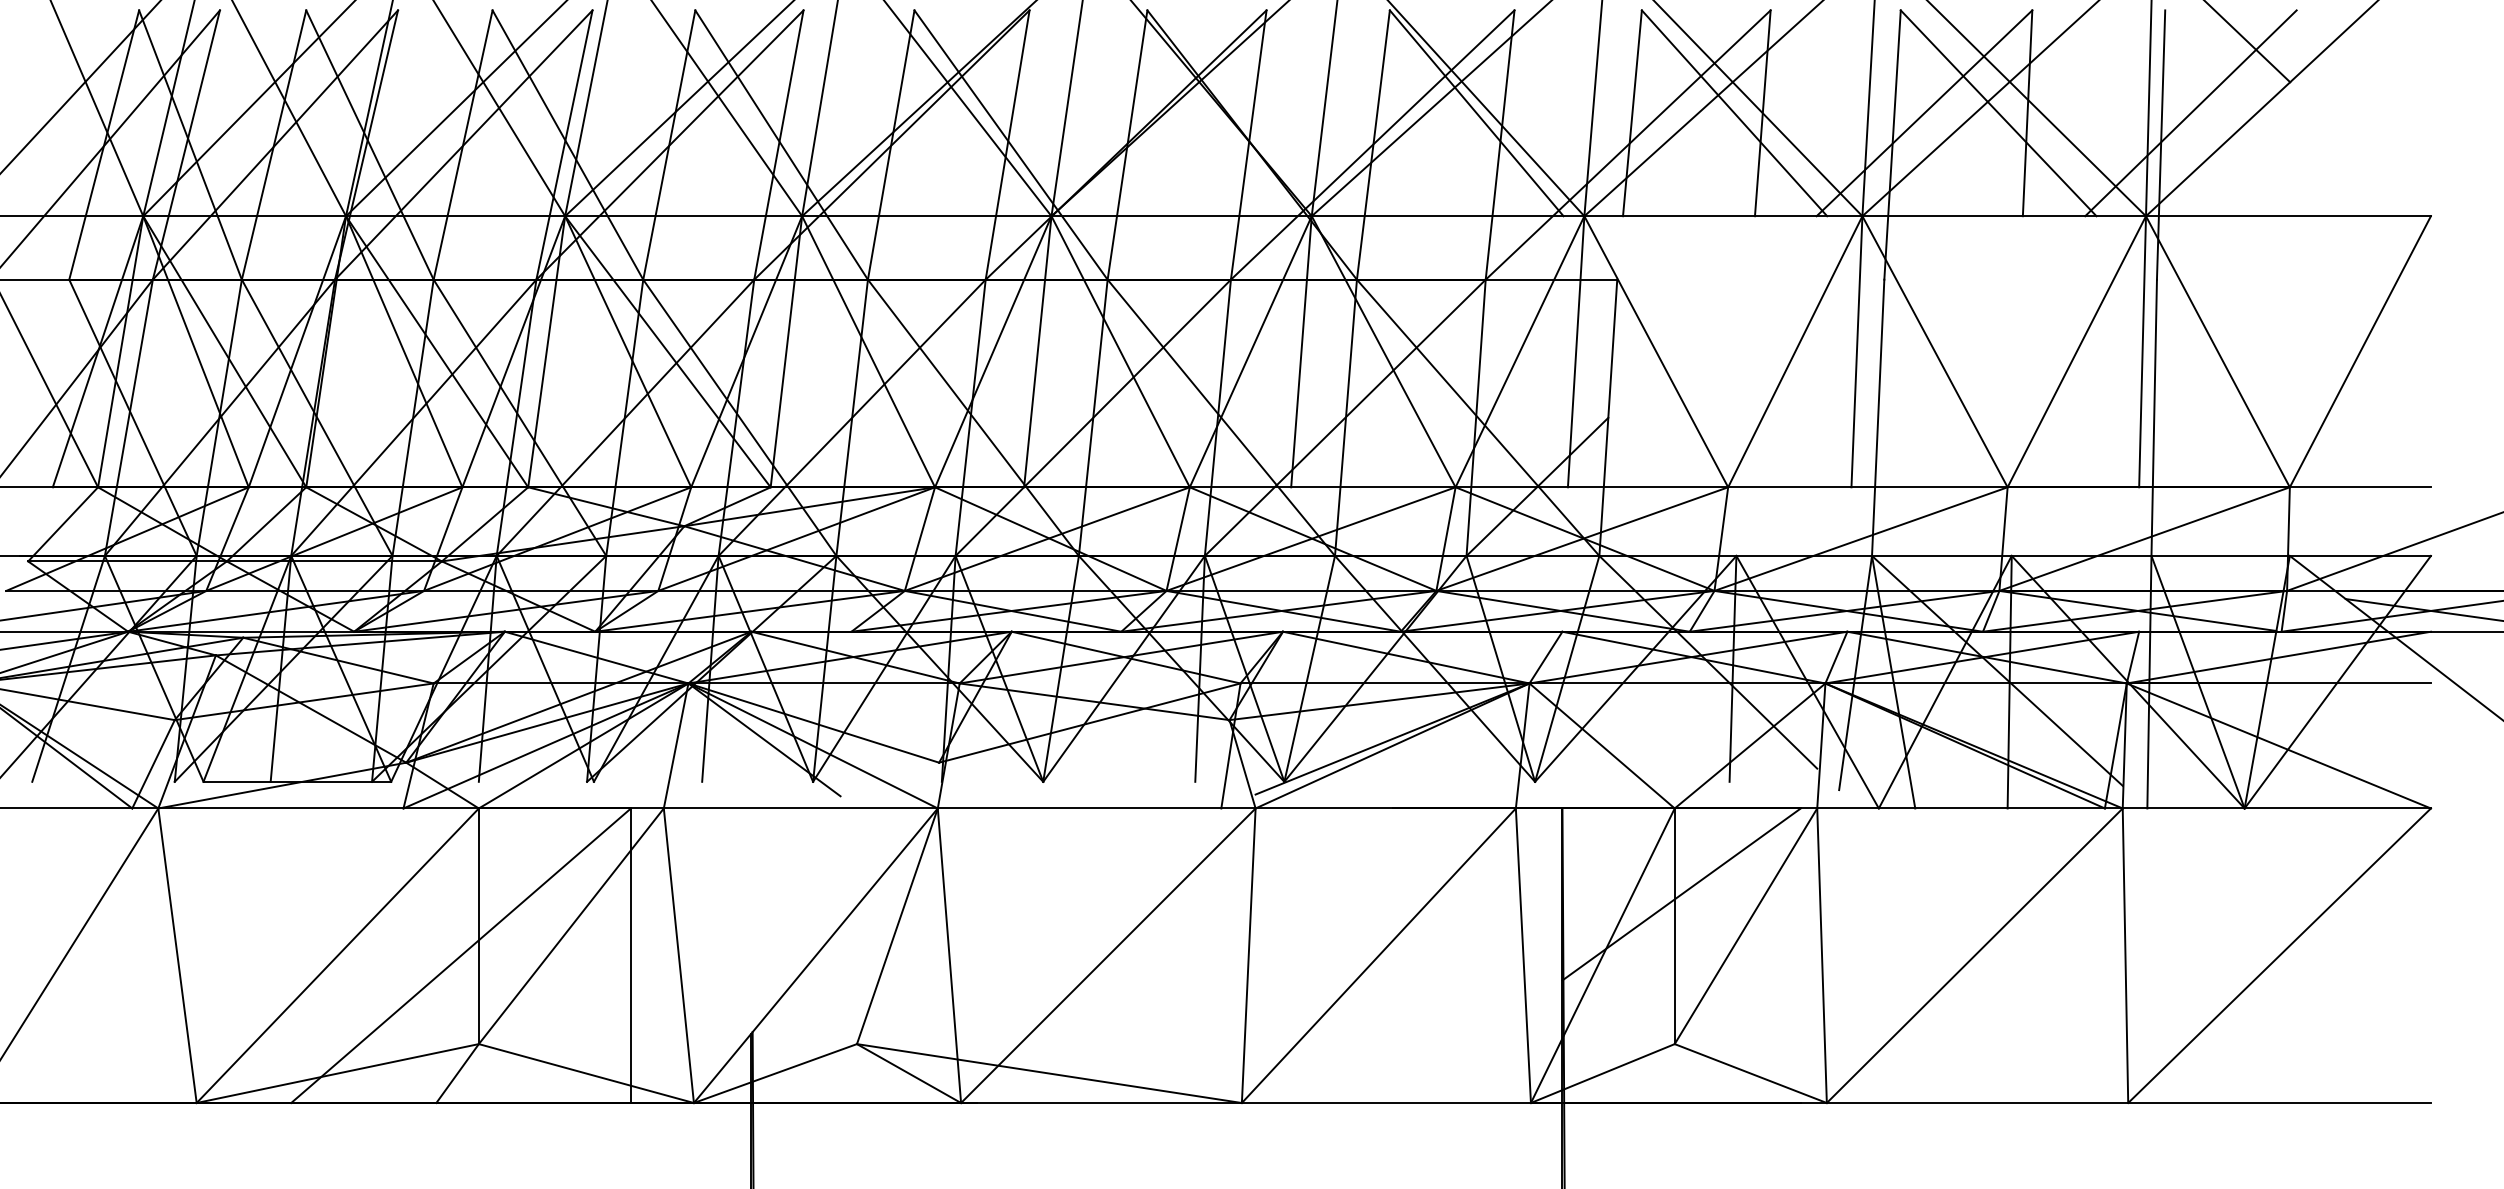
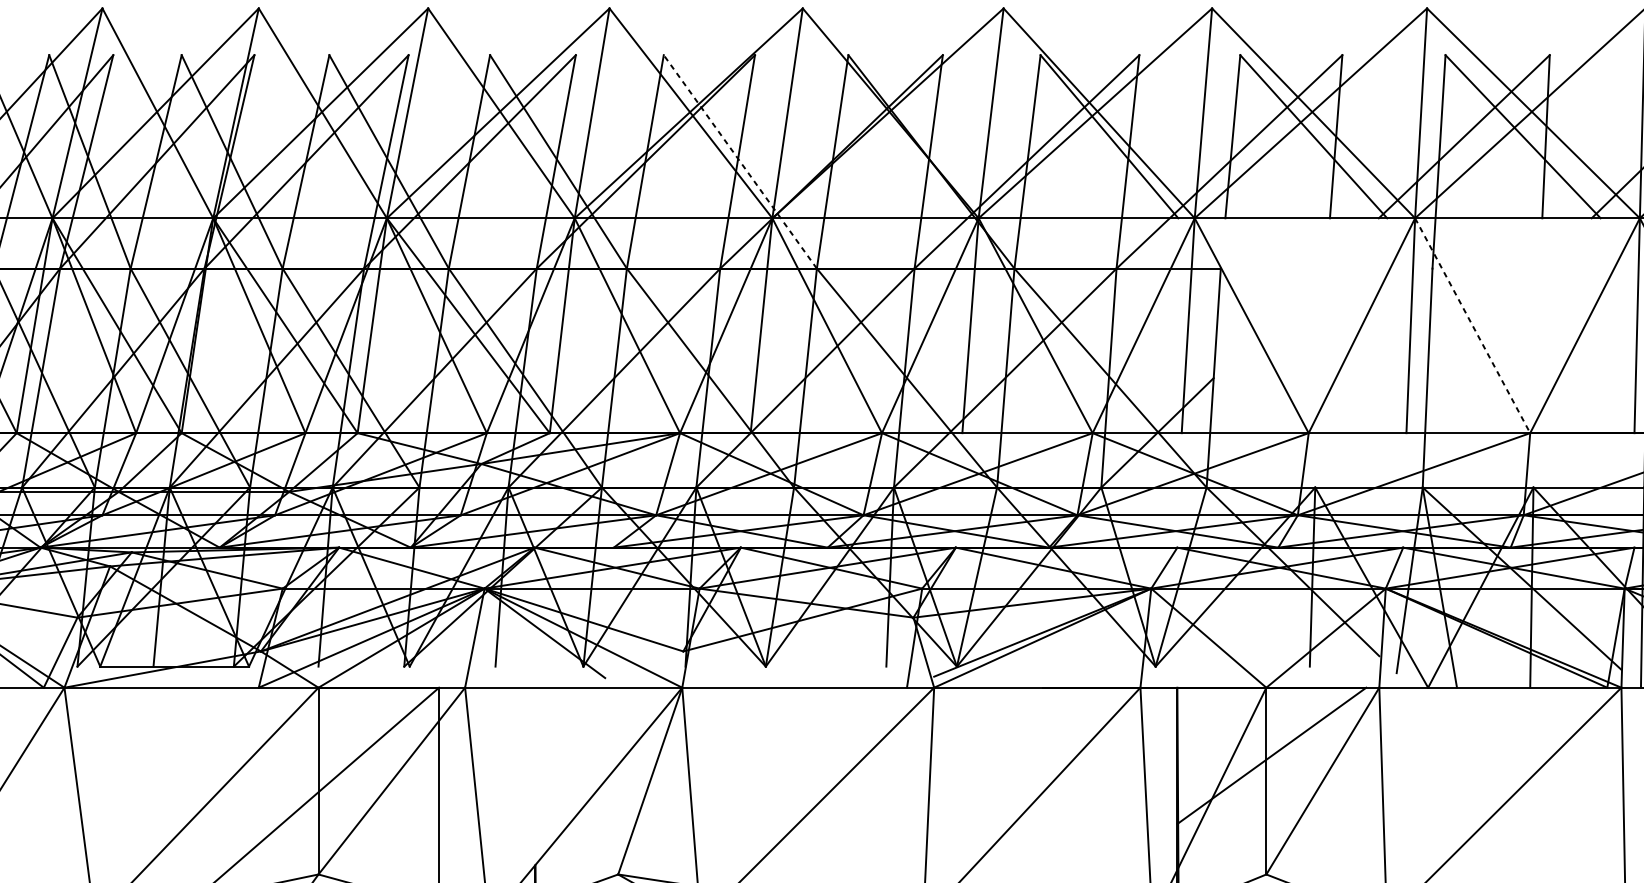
line: (1011, 145) -> (740, 162), solid -> dashed
line: (1935, 351) -> (1473, 325), solid -> dashed

